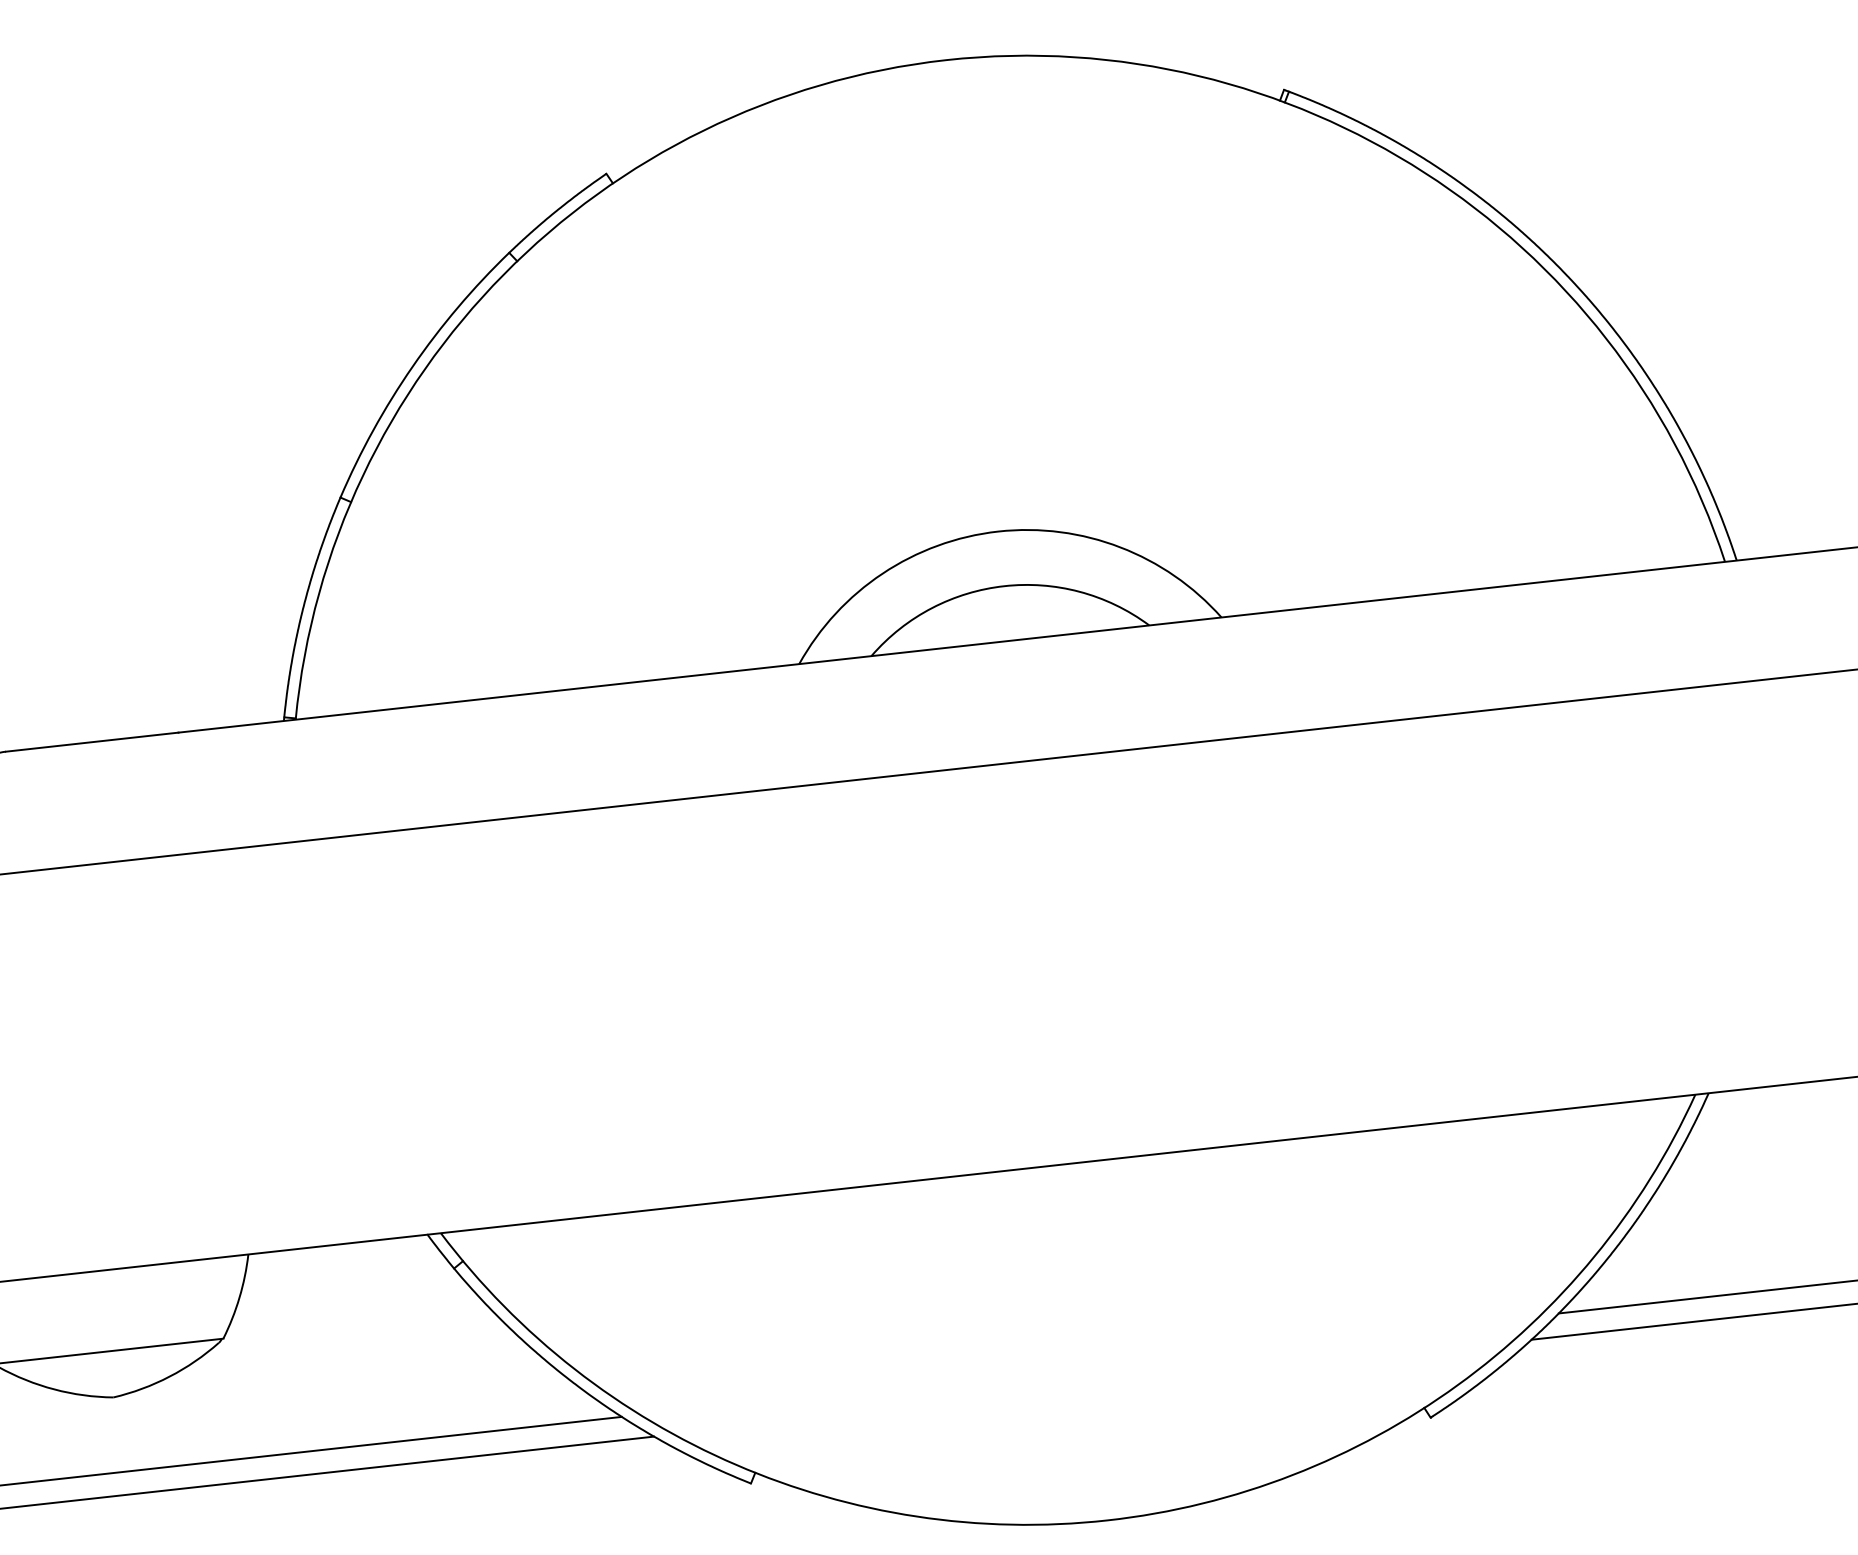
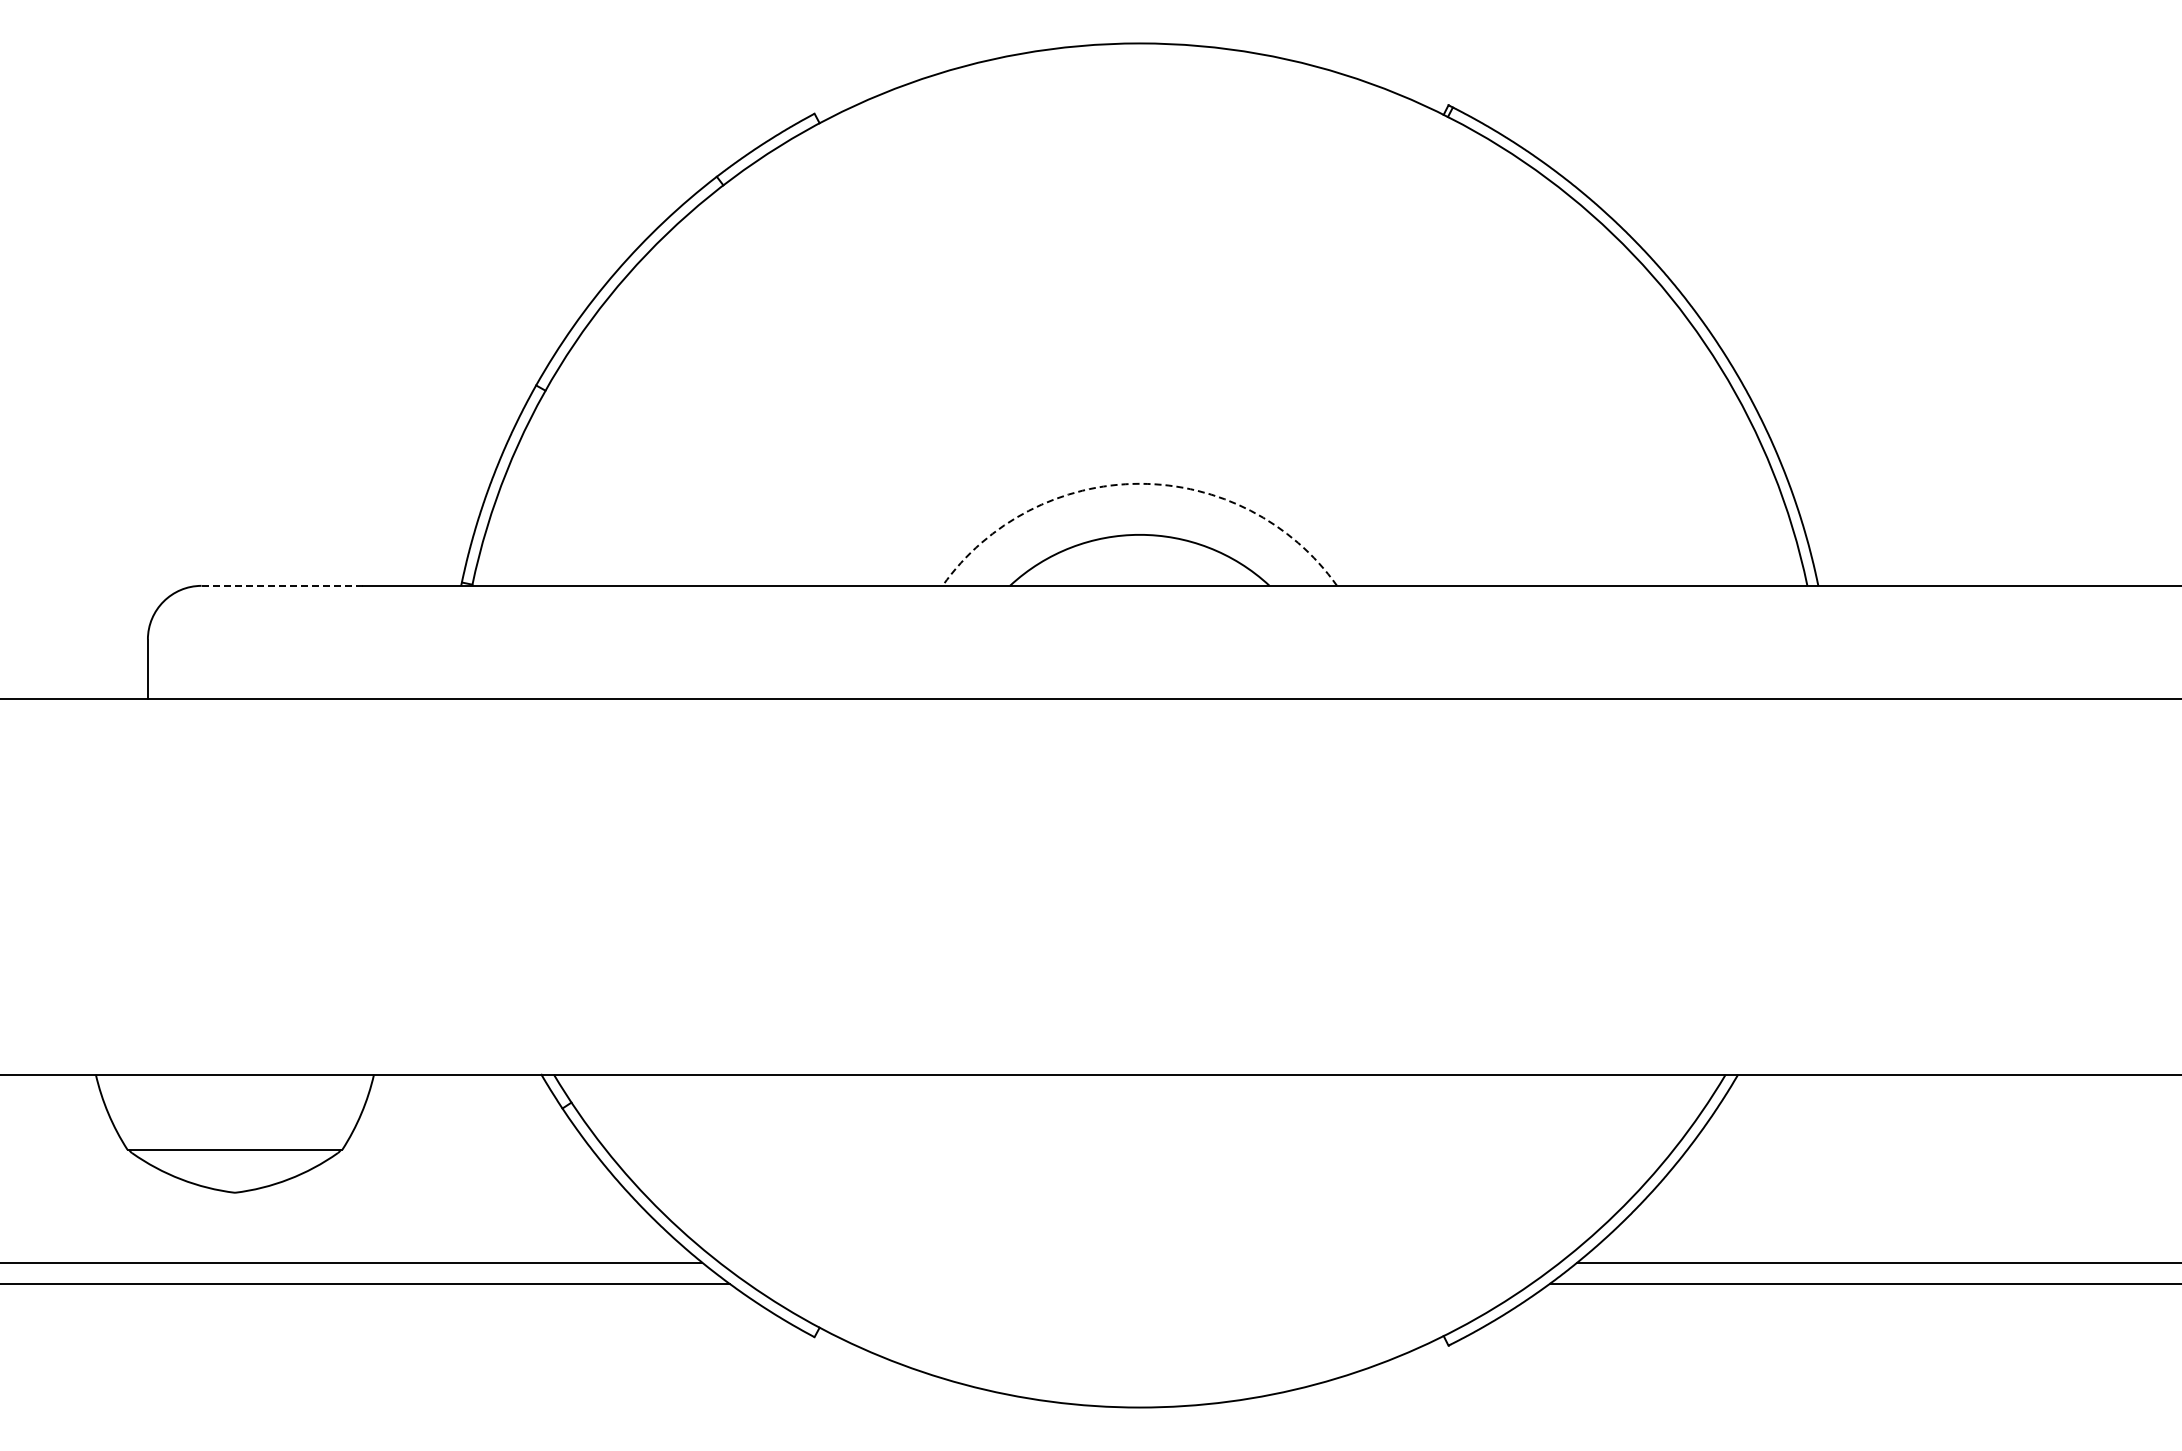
arc: (997, 531) -> (1139, 483), solid -> dashed
line: (92, 741) -> (282, 585), solid -> dashed

